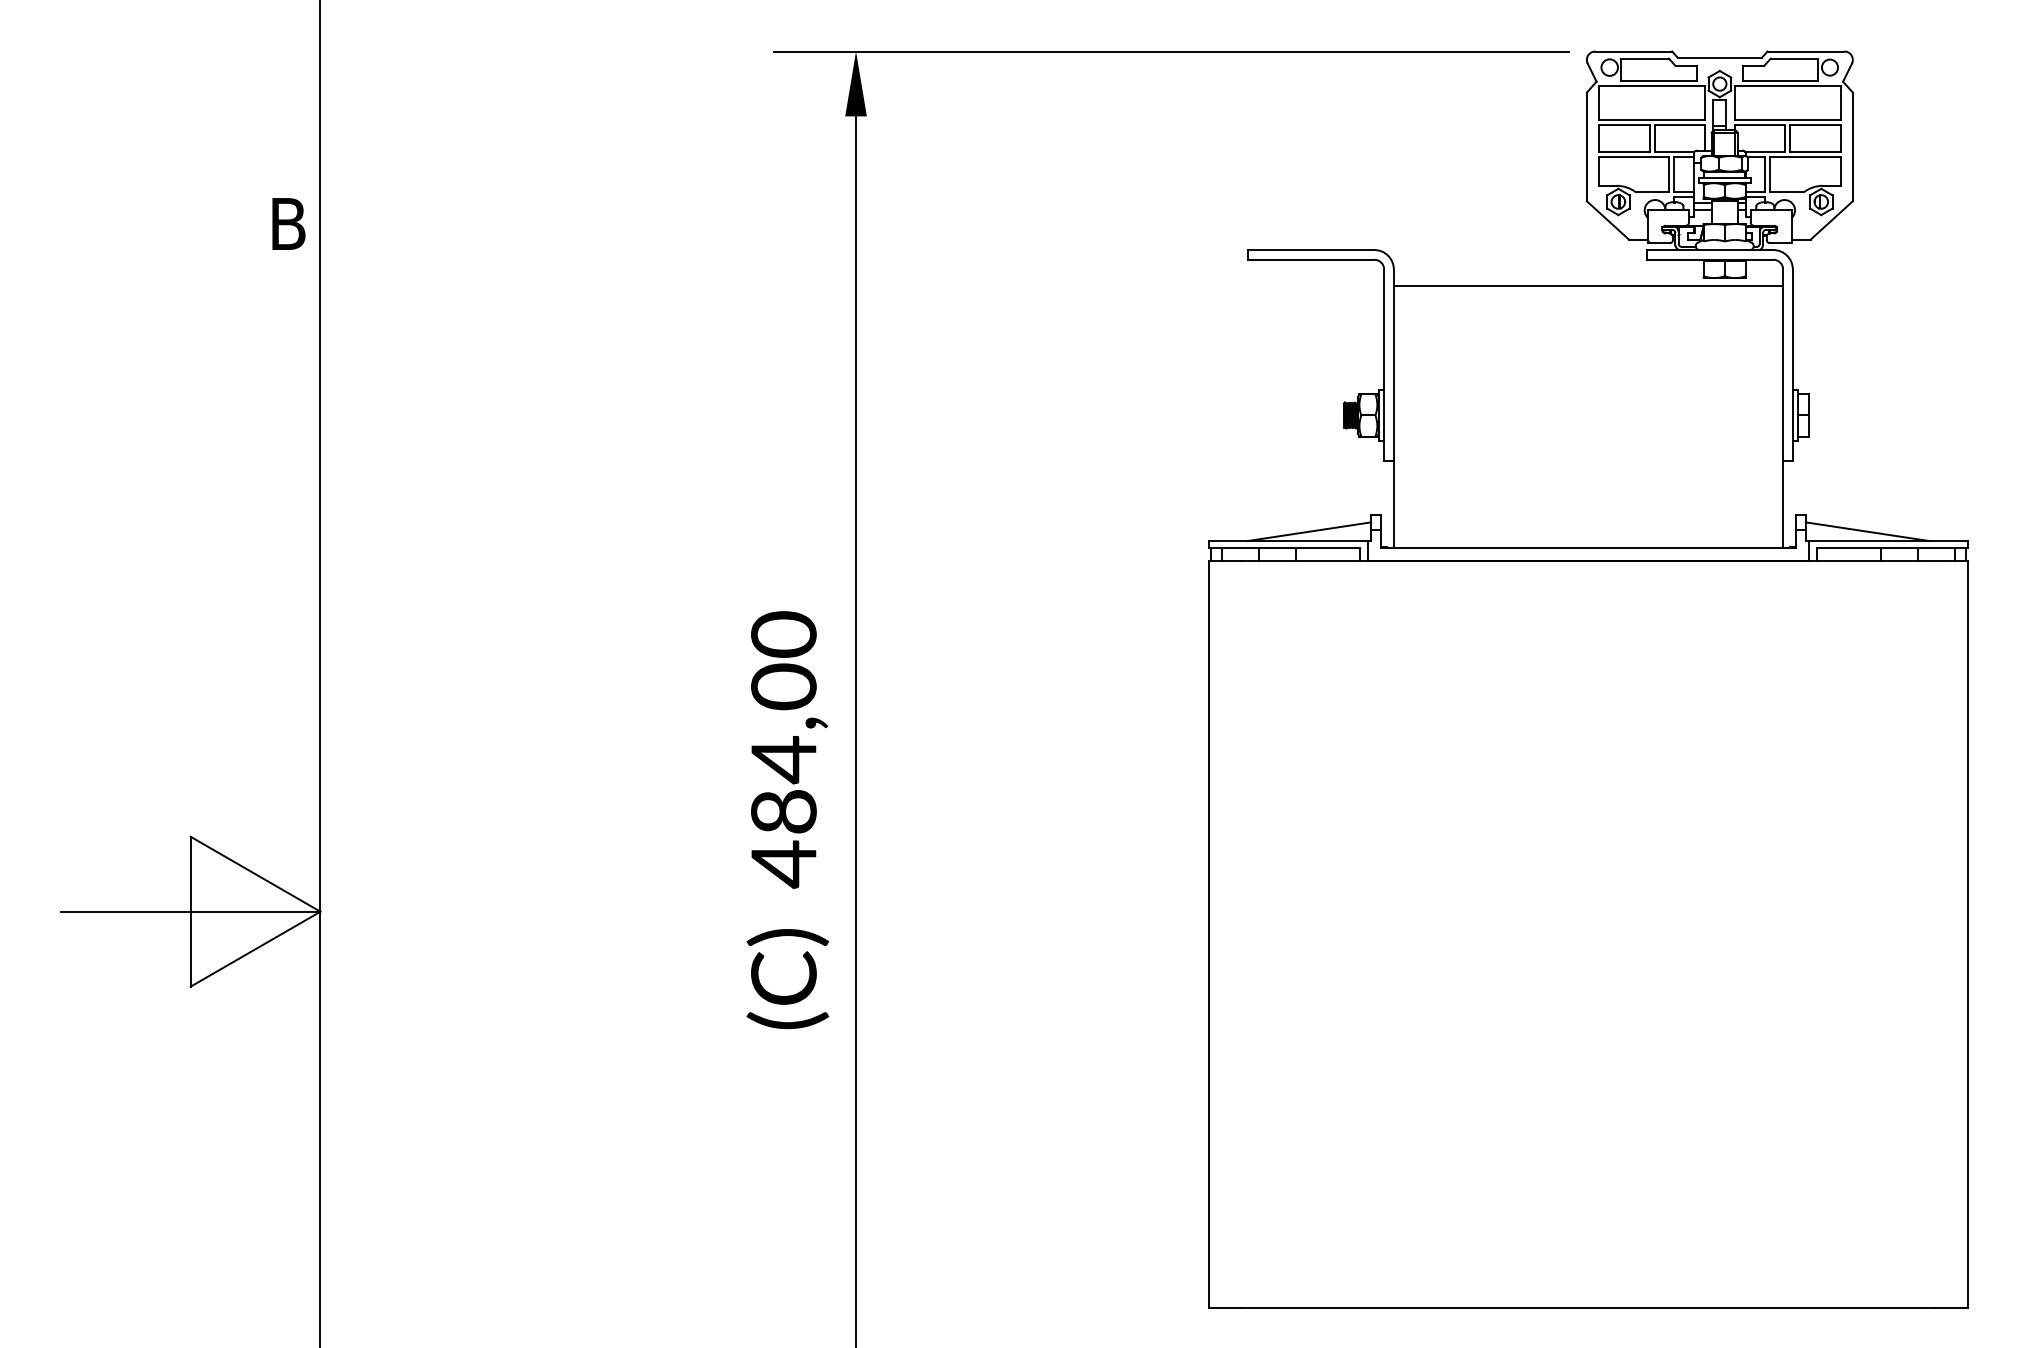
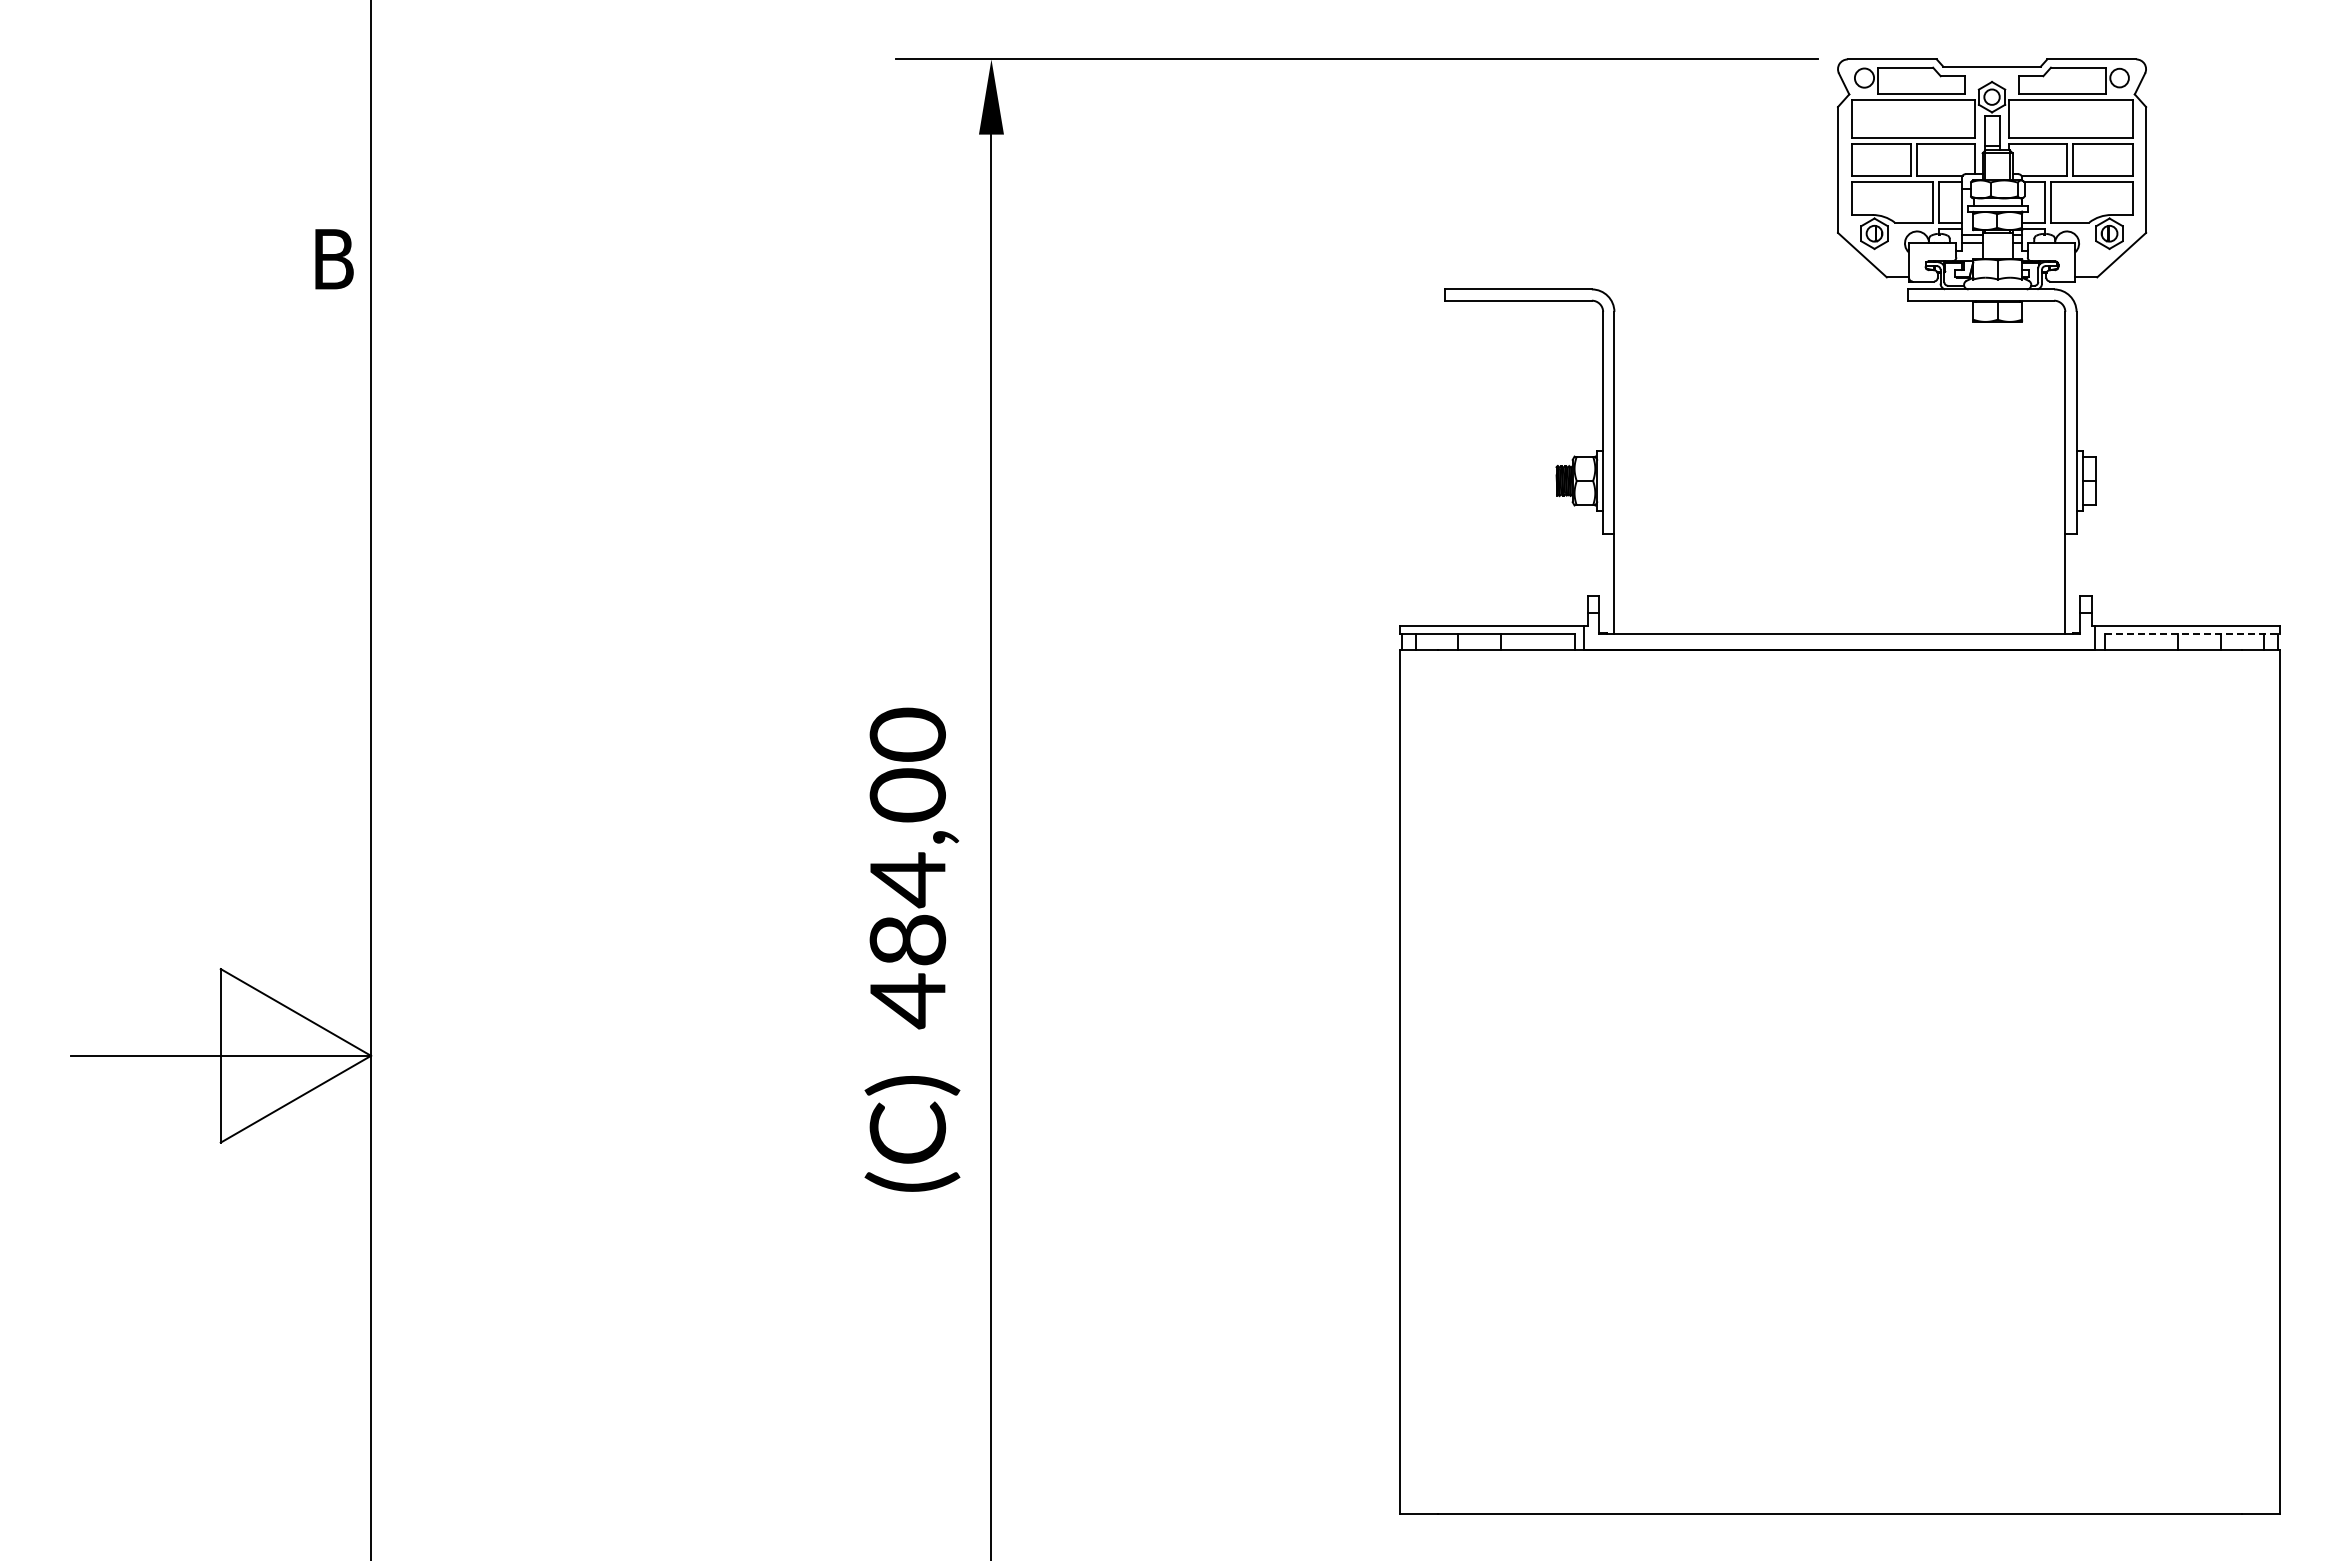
line: (1588, 285) -> (1839, 330), removed
line: (1309, 531) -> (1516, 615), removed
line: (1867, 531) -> (2162, 615), removed
line: (1892, 547) -> (2192, 633), solid -> dashed

